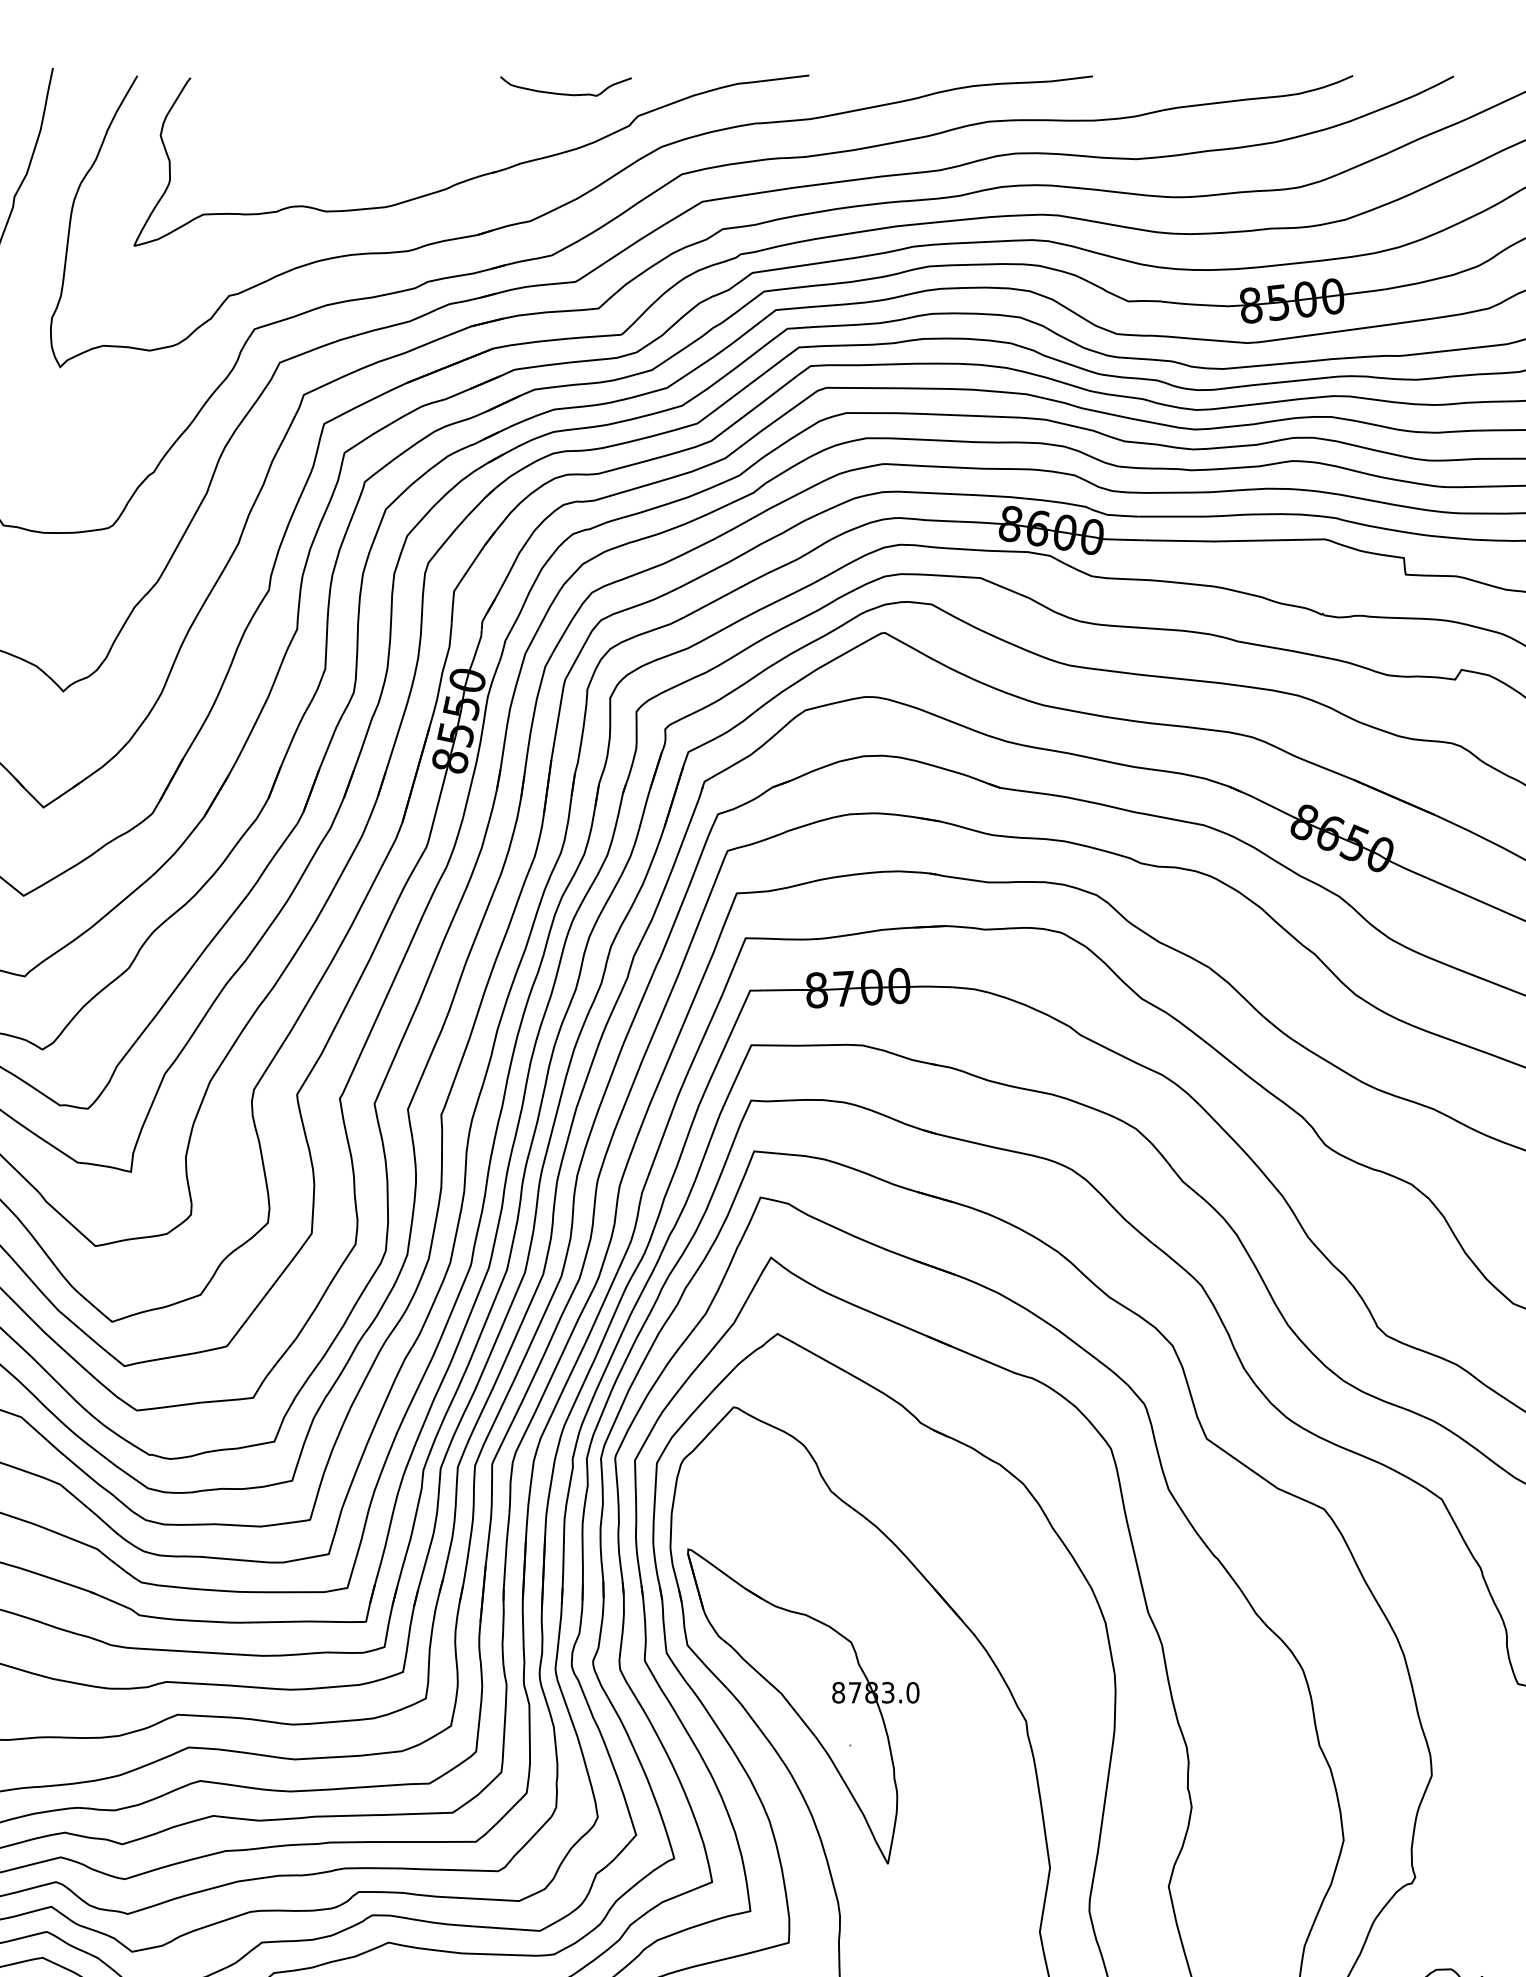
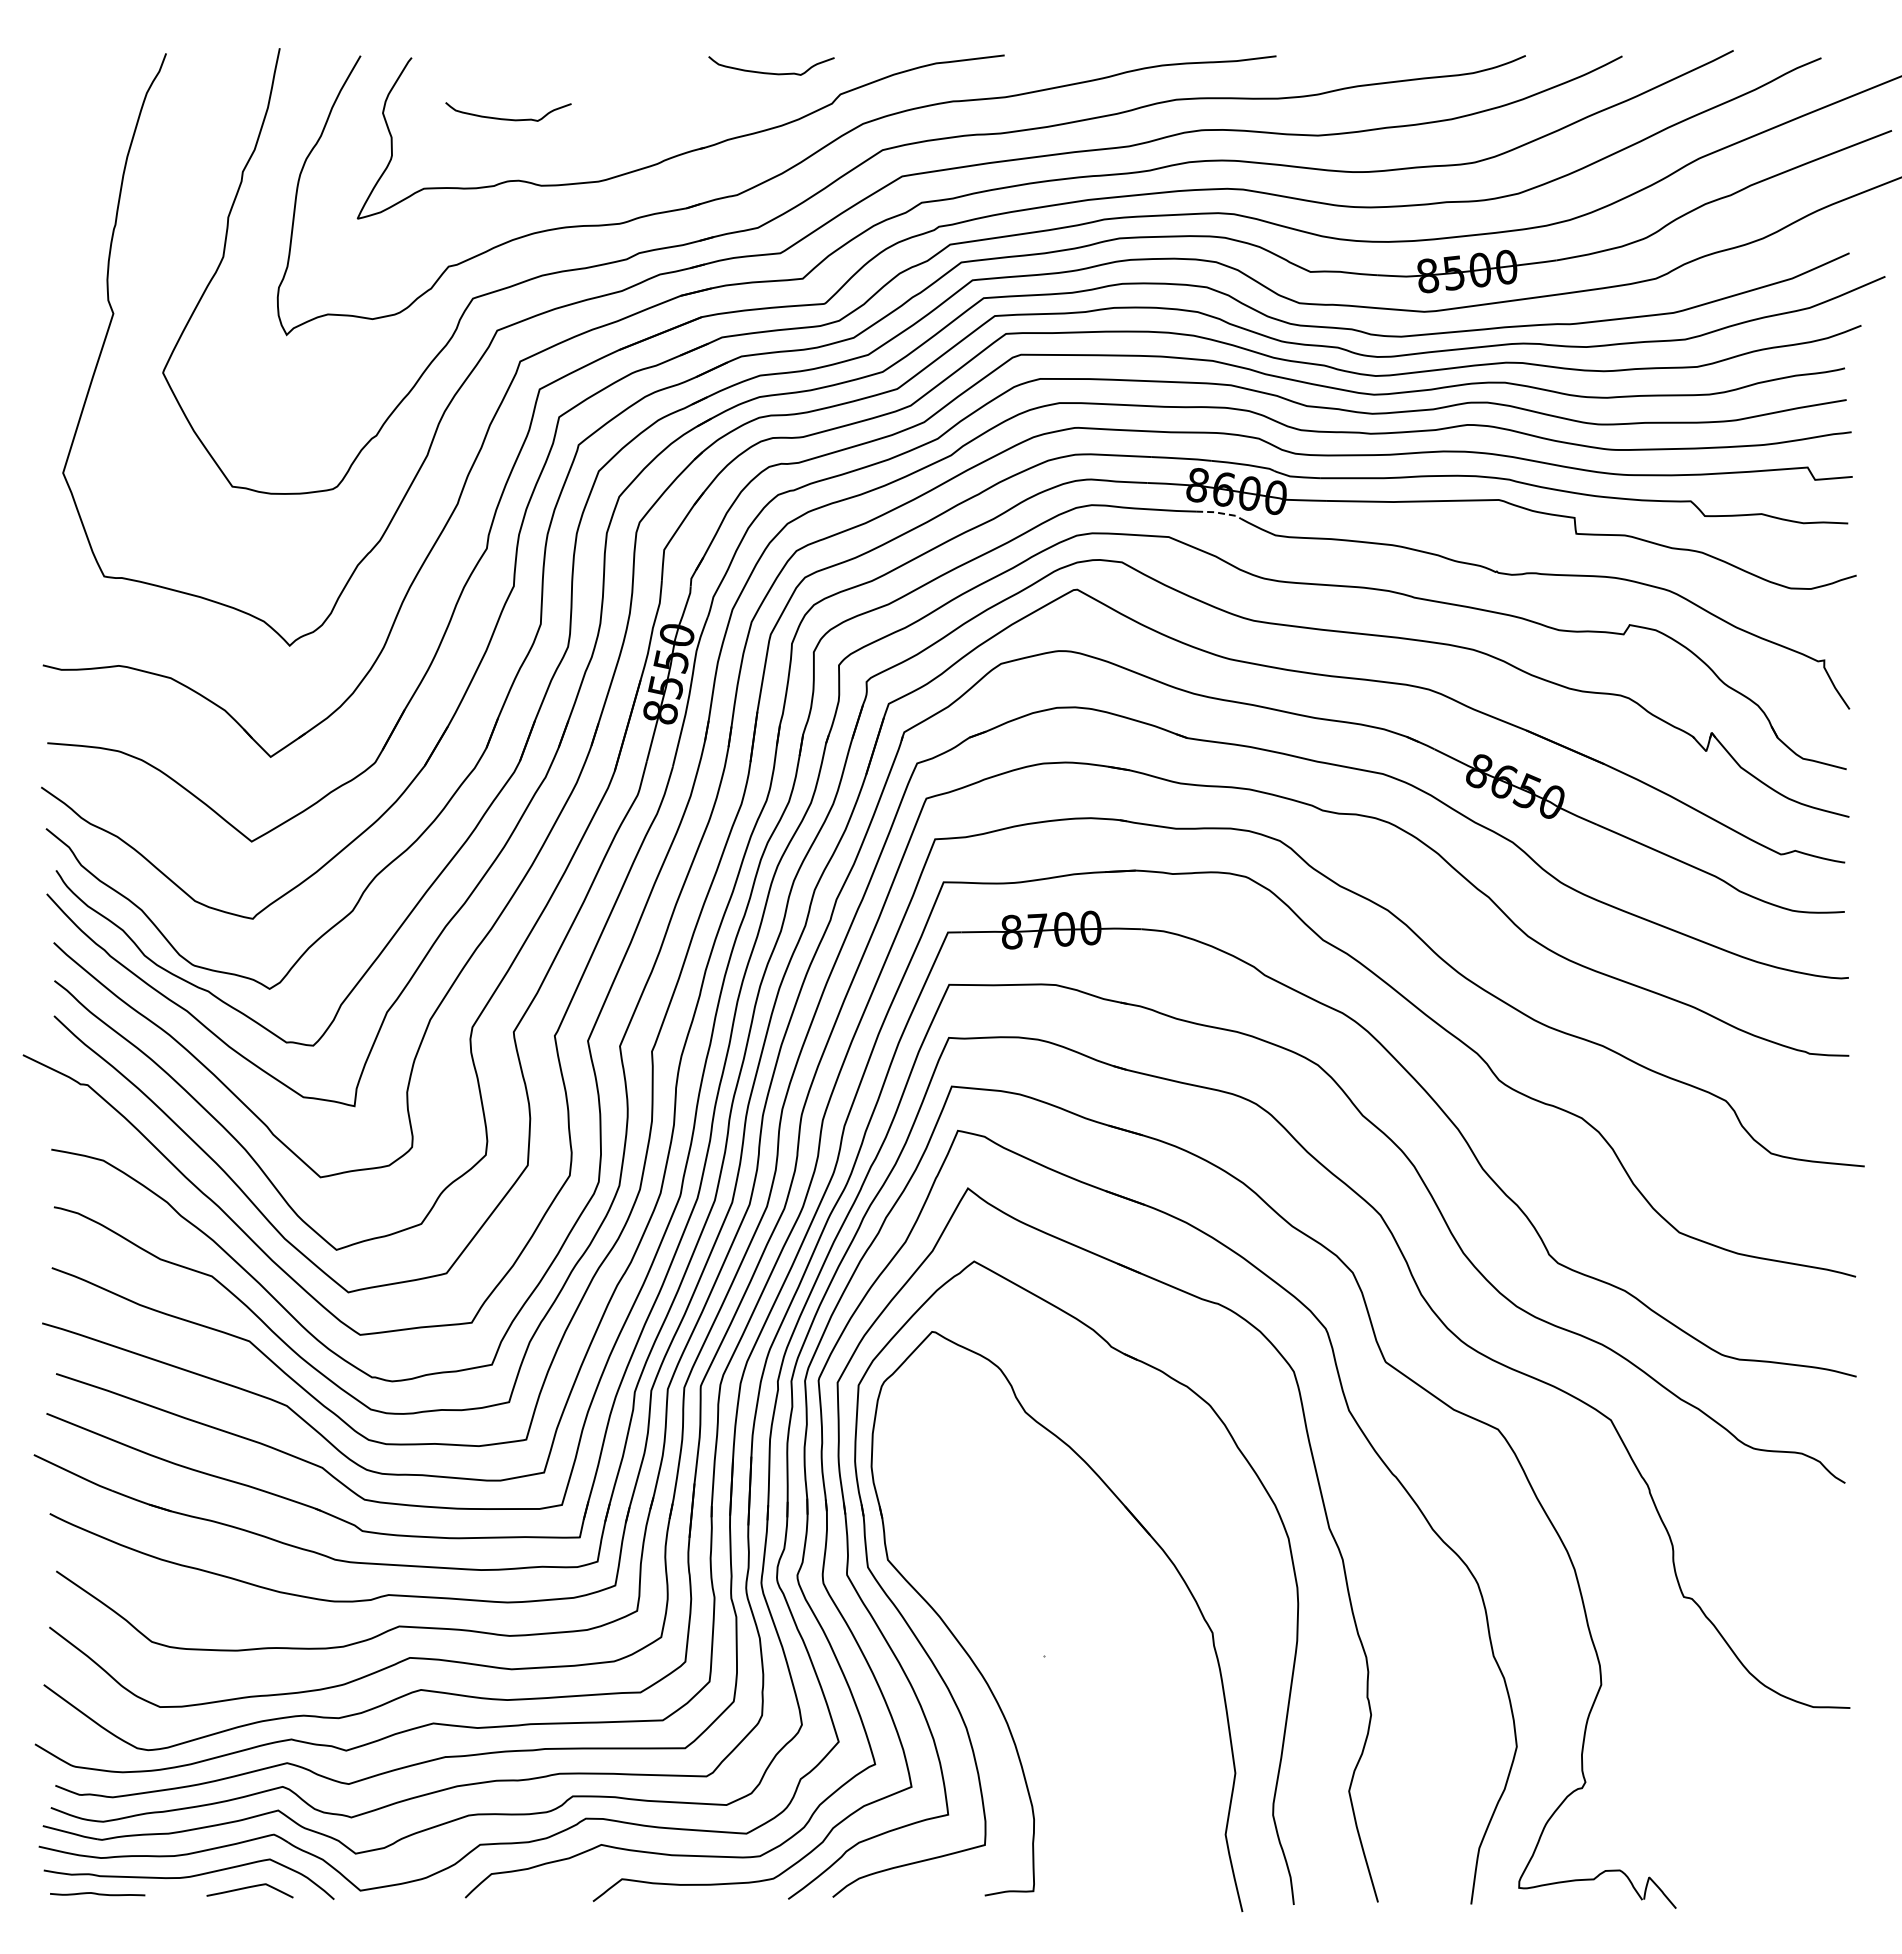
curve: (291, 141) -> (508, 118), added
line: (1033, 553) -> (1219, 513), solid -> dashed
part: (802, 1706) -> (998, 1618), removed

